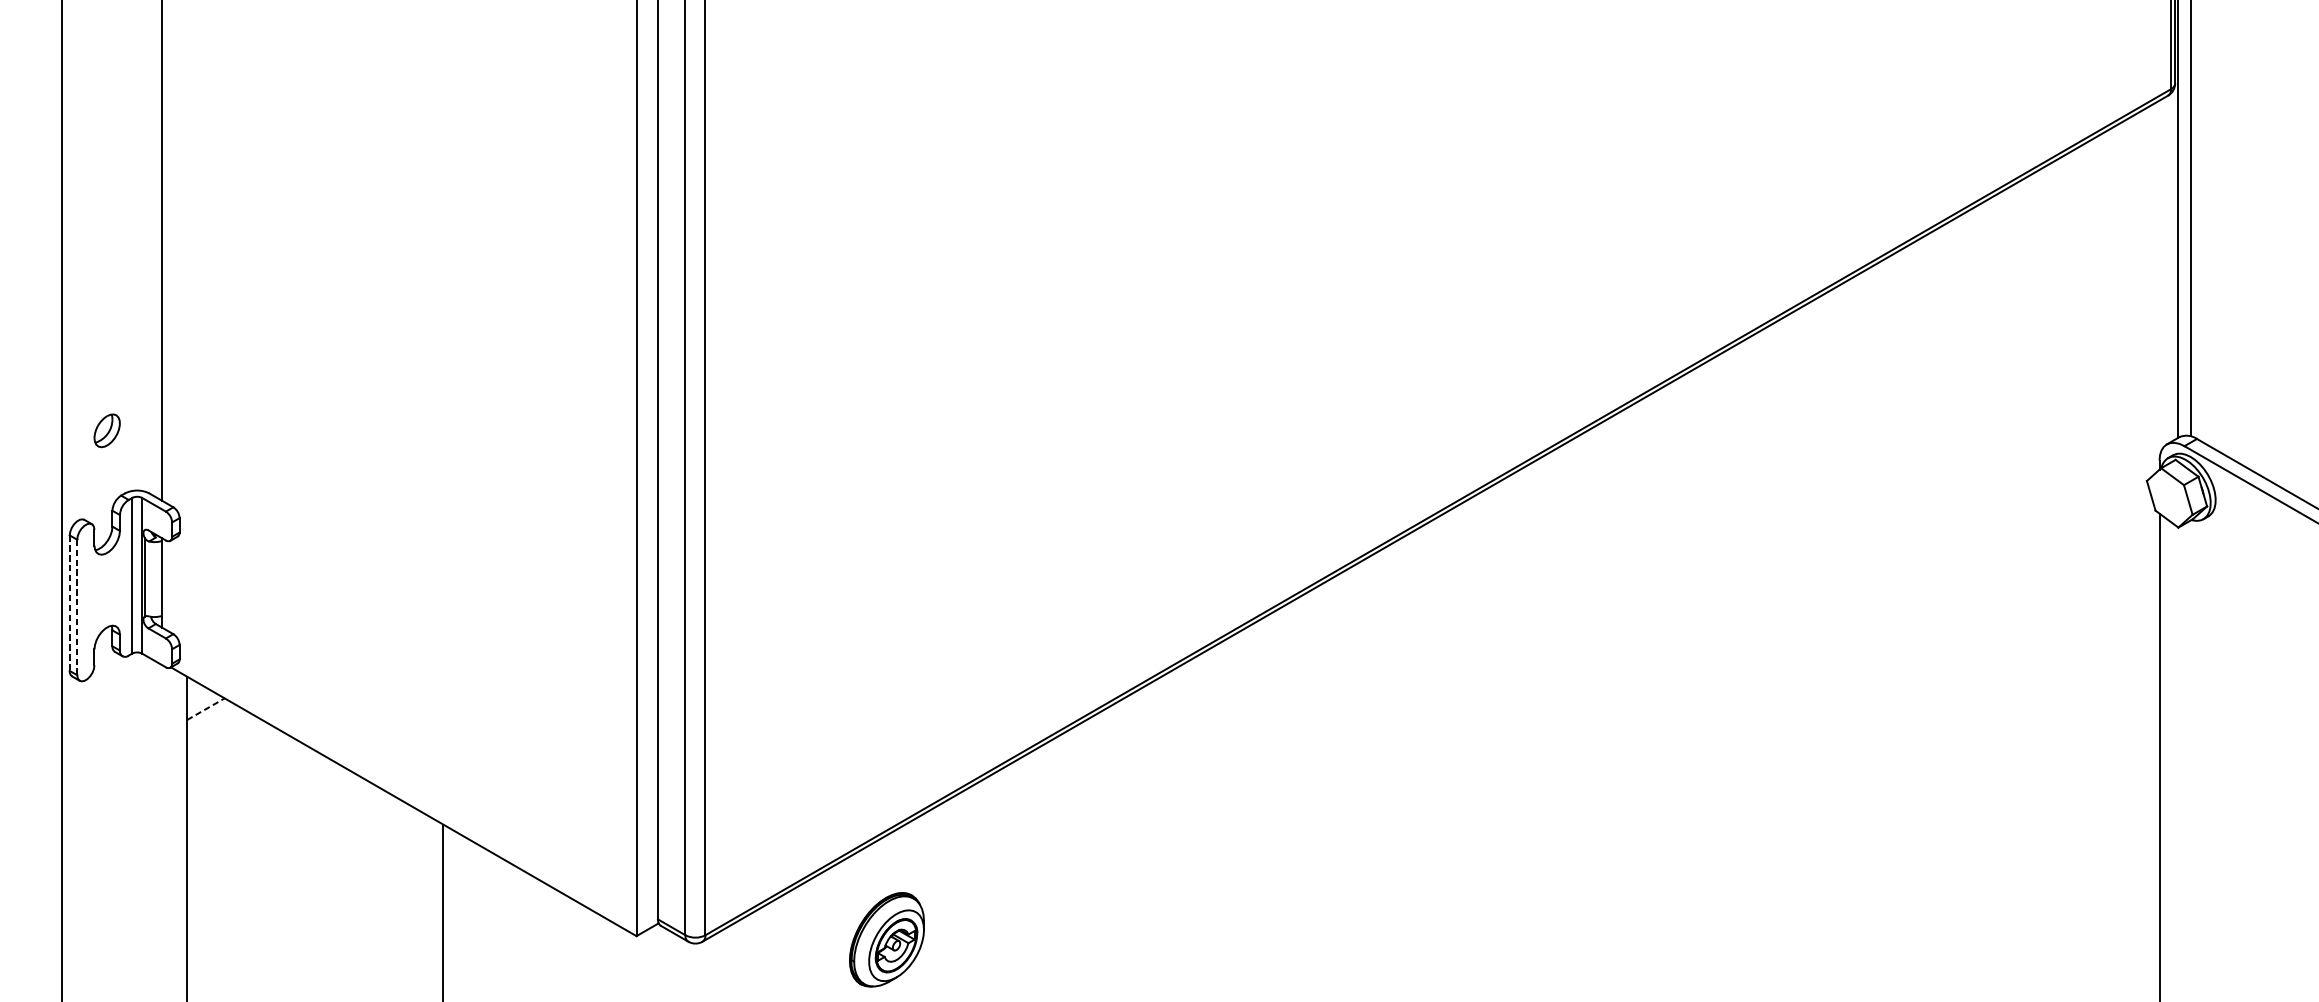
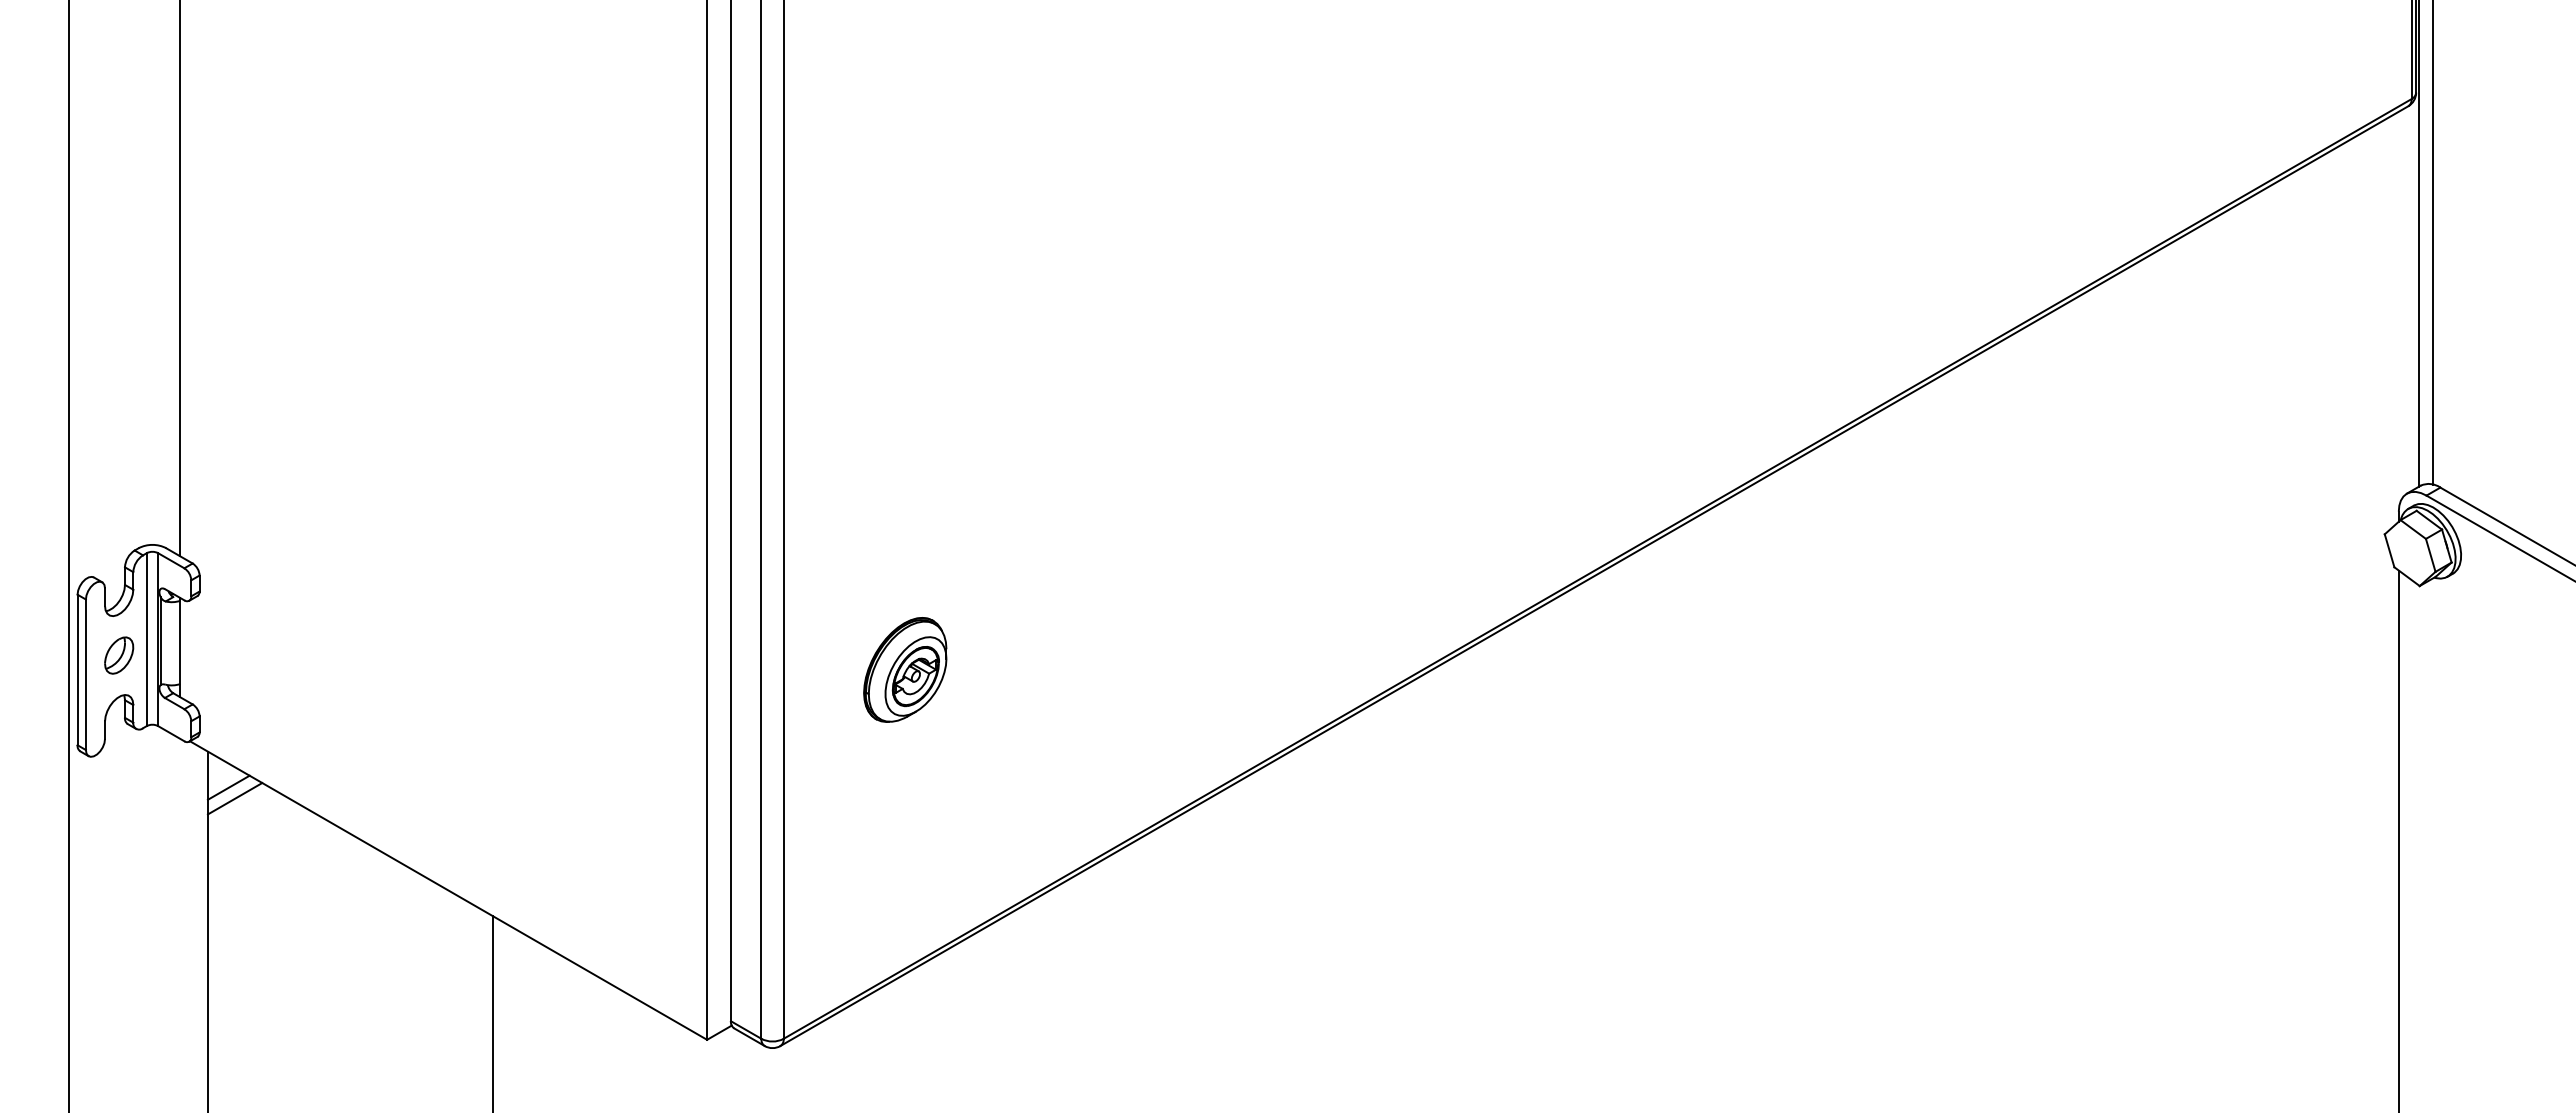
part: (107, 430) -> (119, 655), moved
line: (69, 603) -> (77, 670), dashed -> solid
line: (76, 608) -> (85, 675), dashed -> solid
line: (206, 708) -> (229, 787), dashed -> solid
line: (211, 718) -> (234, 798), added
part: (887, 939) -> (905, 669), moved

